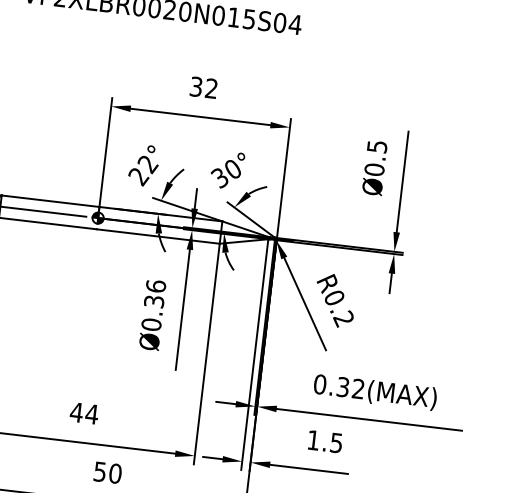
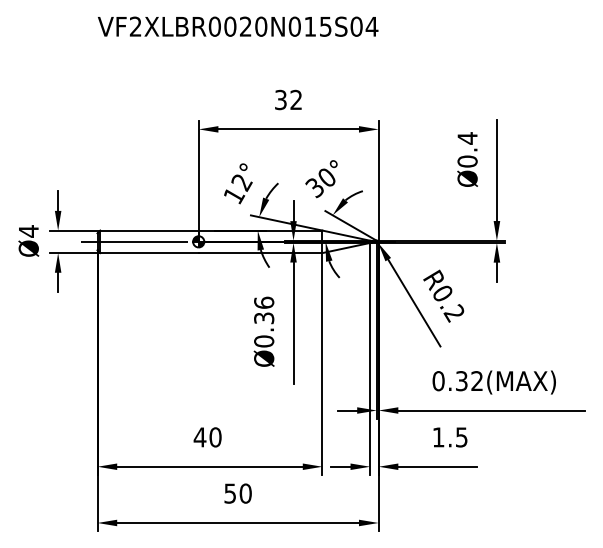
text: (377, 146) -> (467, 138), Ø0.5 -> Ø0.4
text: (137, 177) -> (233, 196), 22° -> 12°
text: (91, 414) -> (215, 437), 44 -> 40

